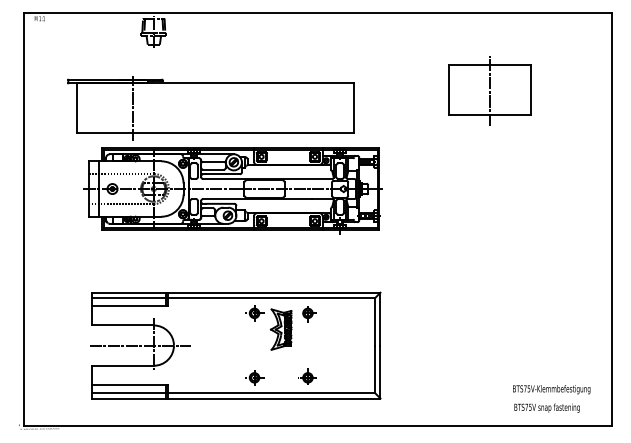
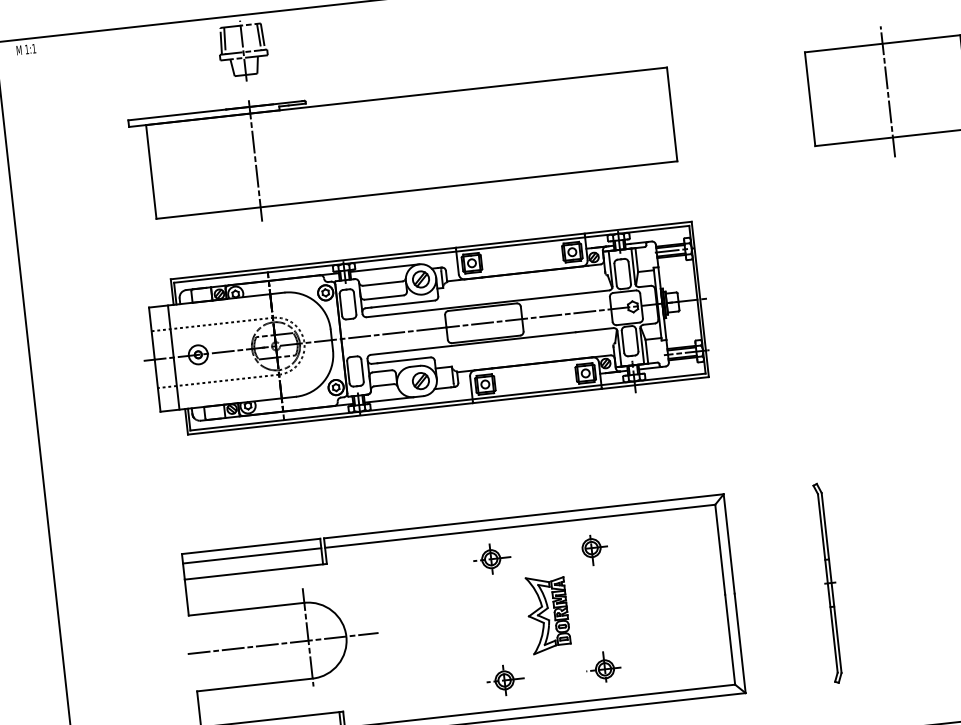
part: (210, 108) -> (401, 144), moved
part: (281, 329) -> (548, 613), moved
part: (430, 345) -> (828, 583), added

